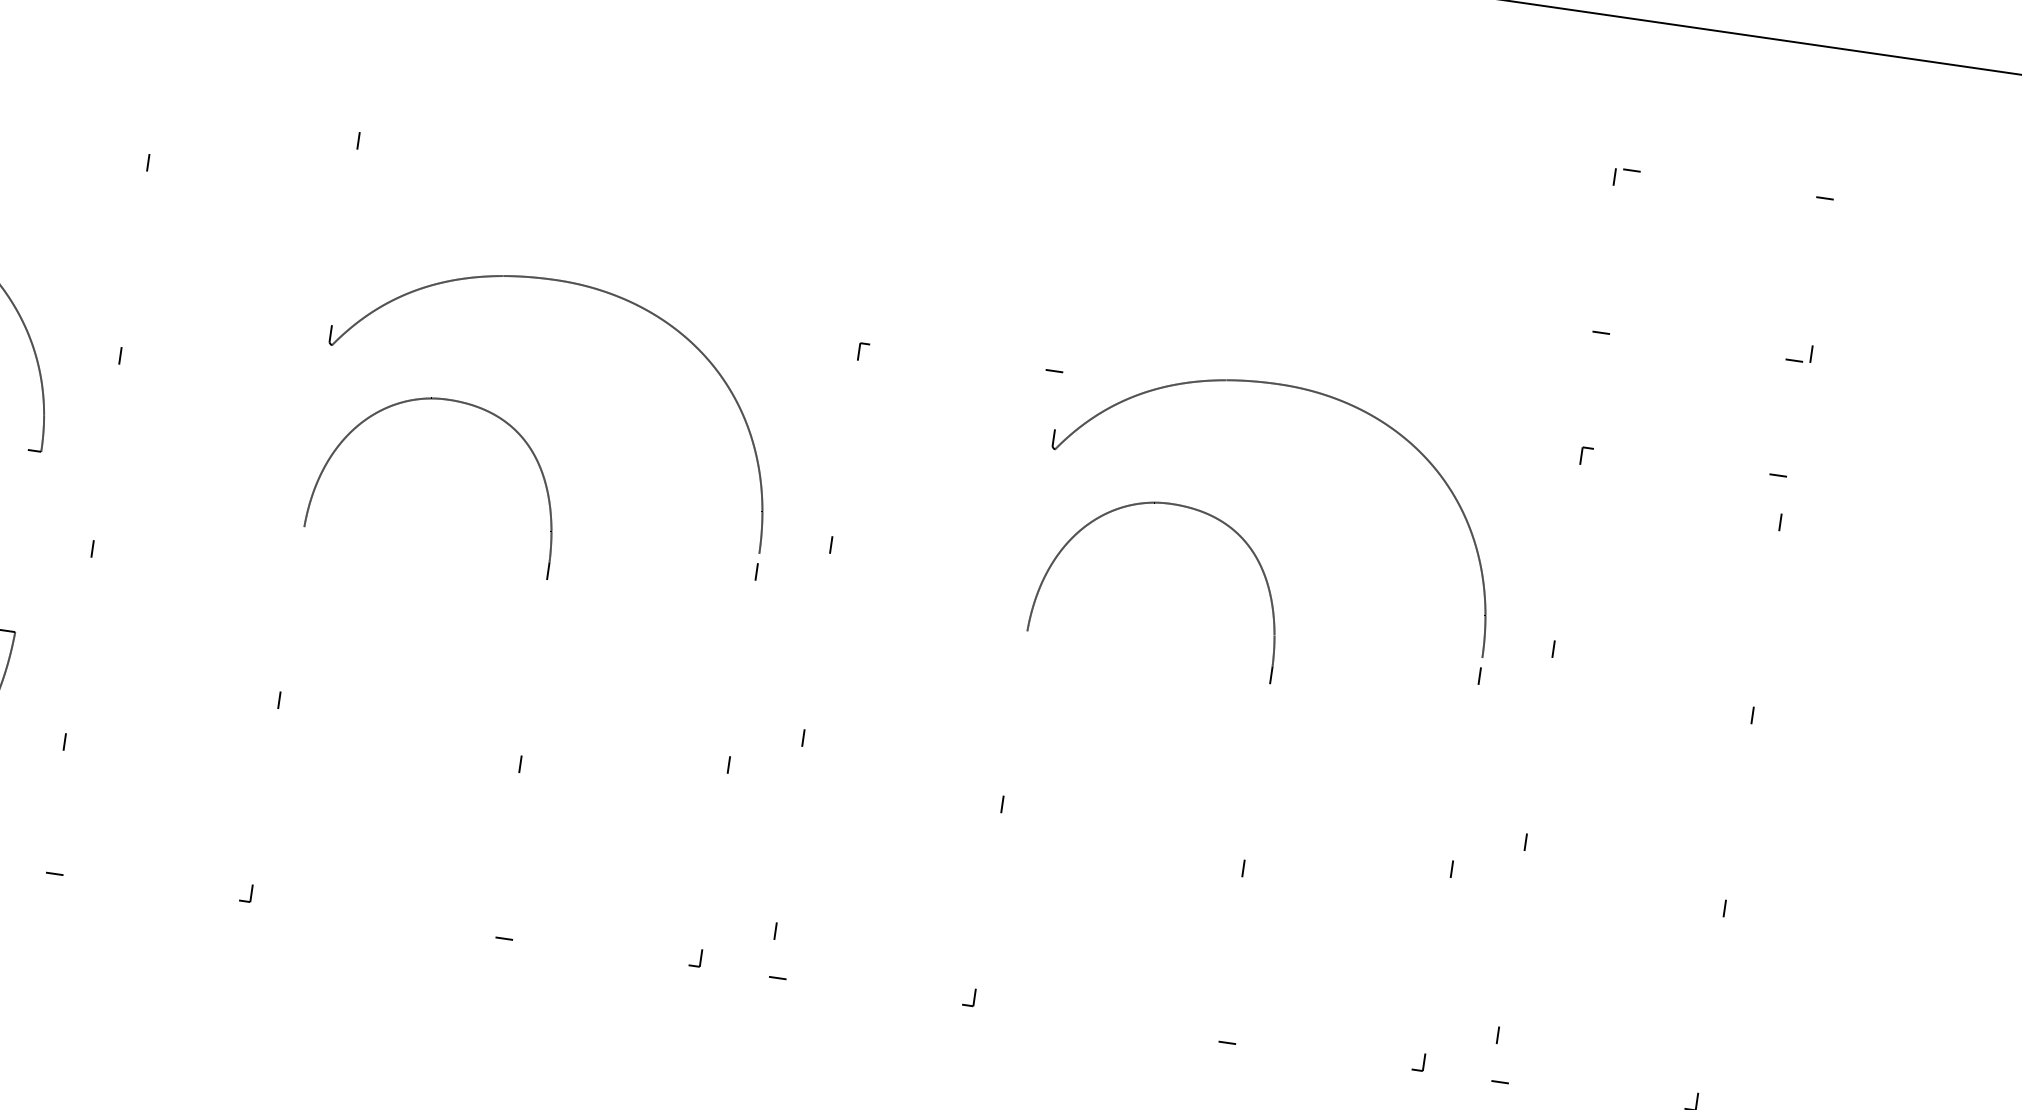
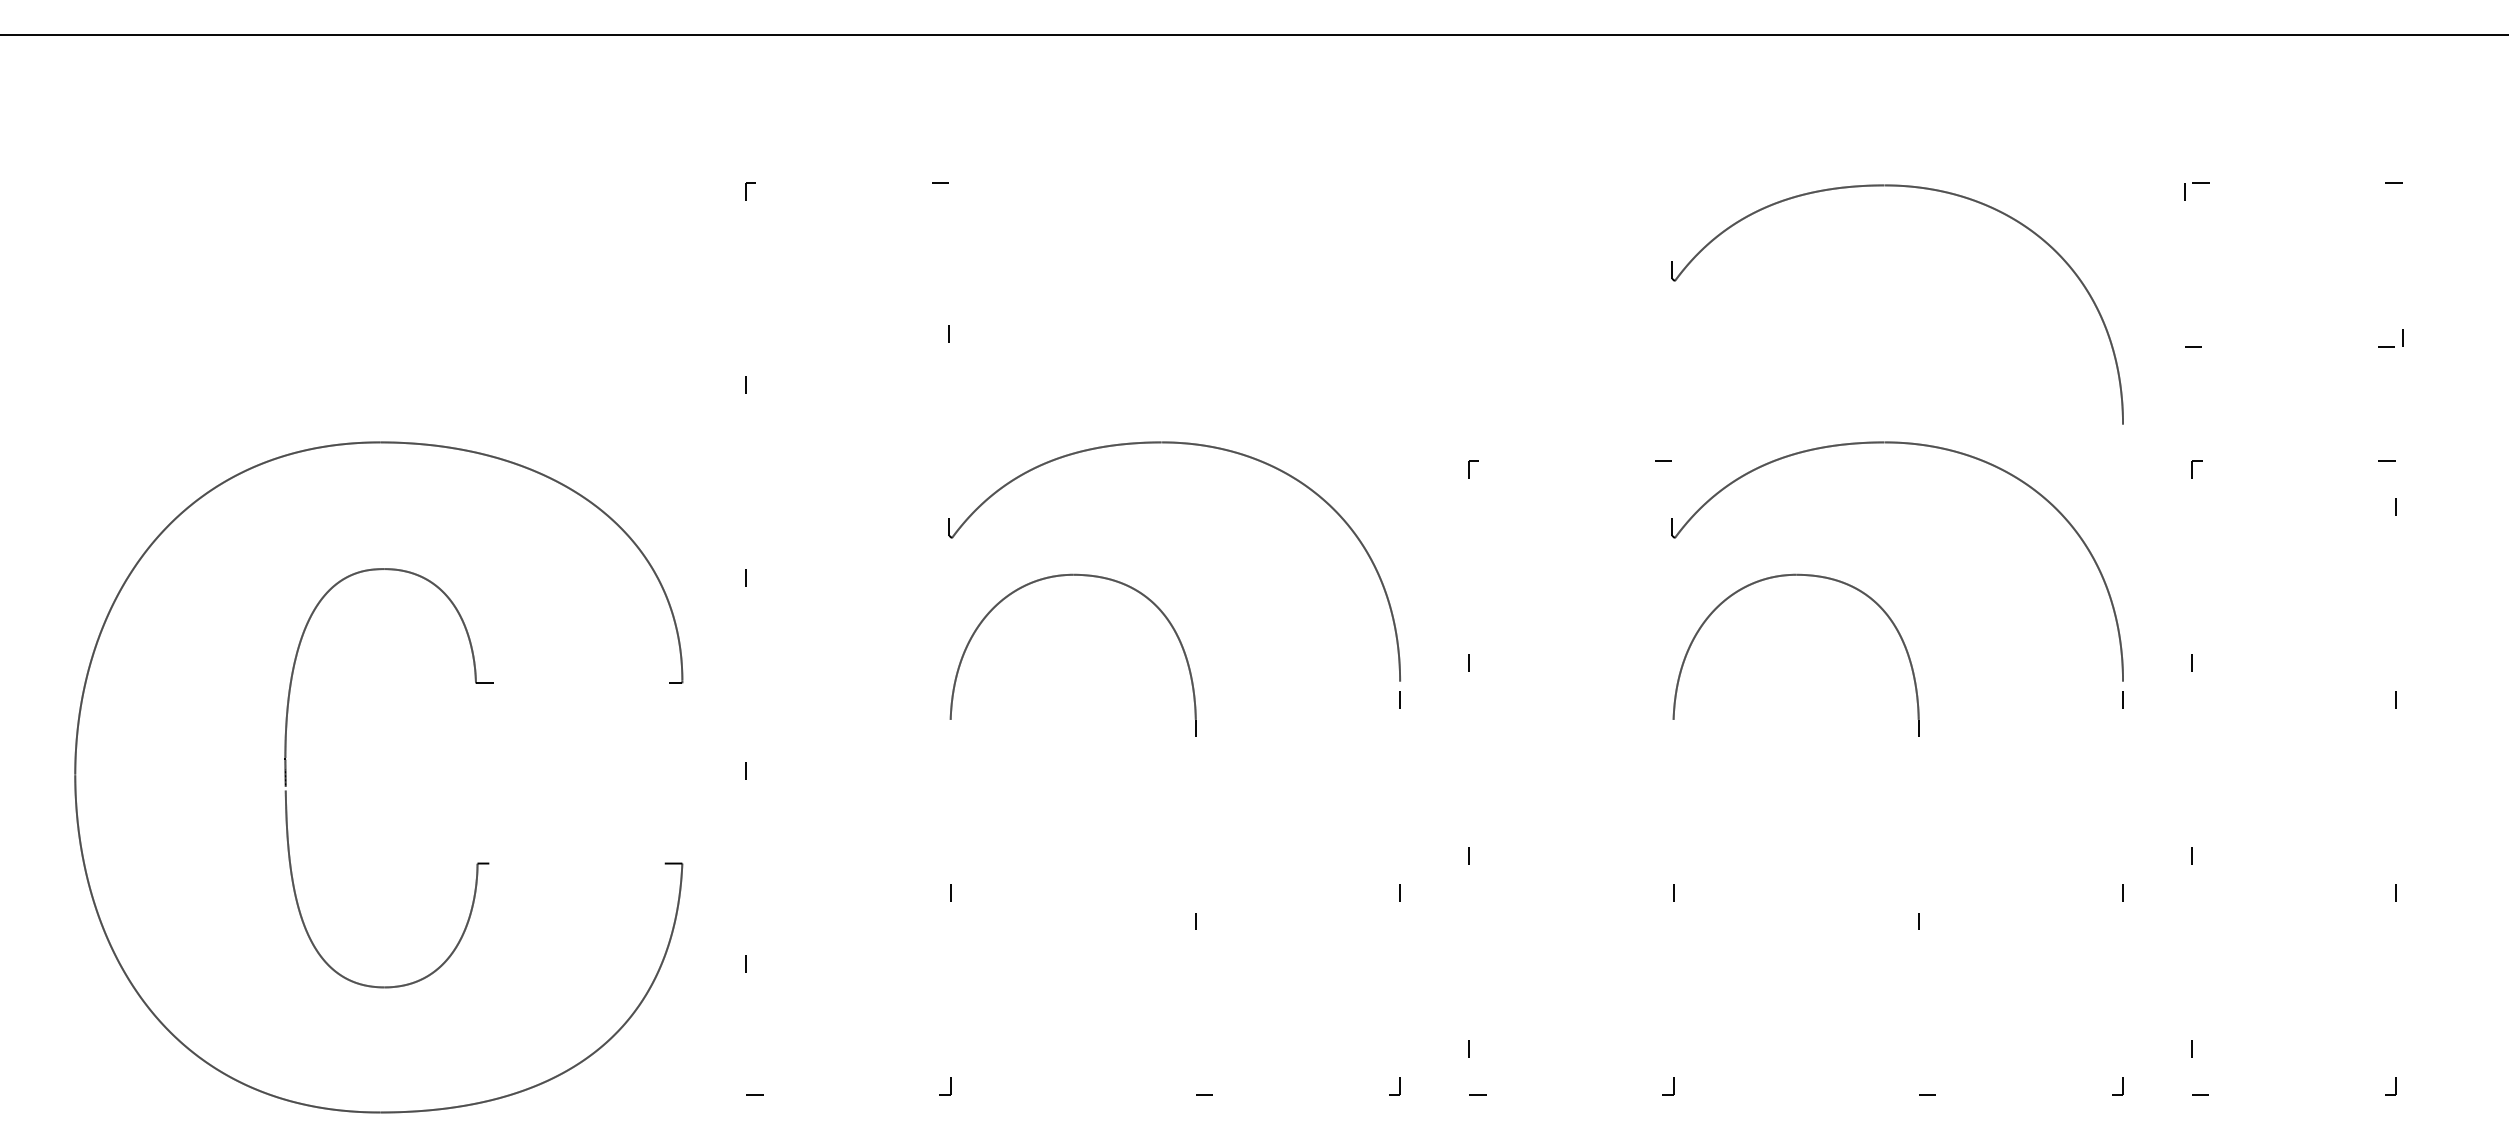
part: (1336, 132) -> (1905, 187), added

